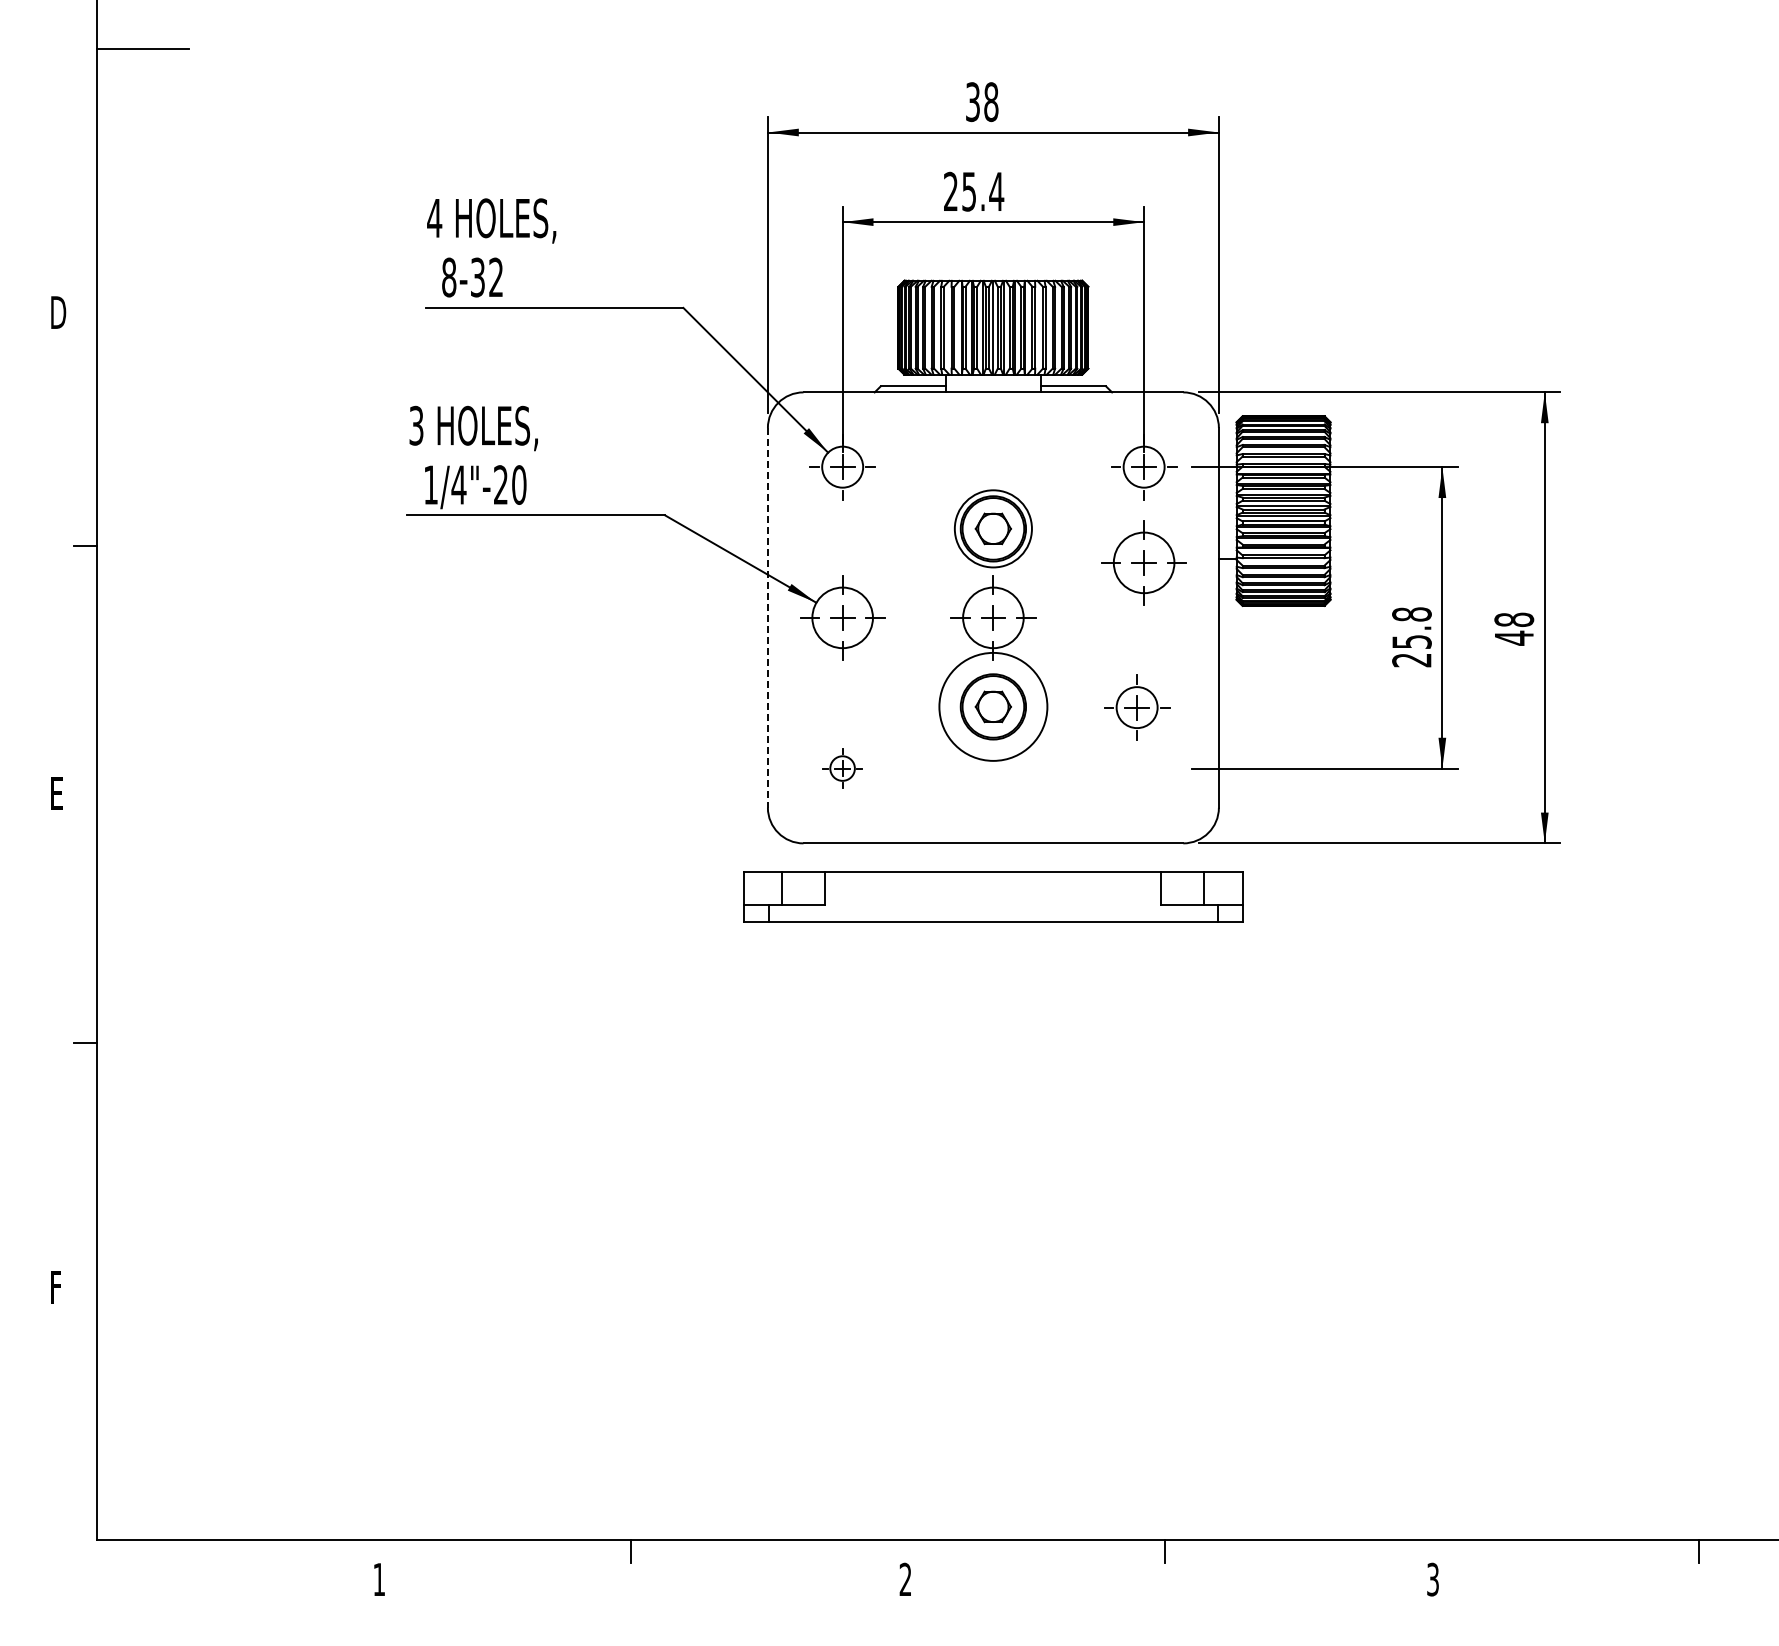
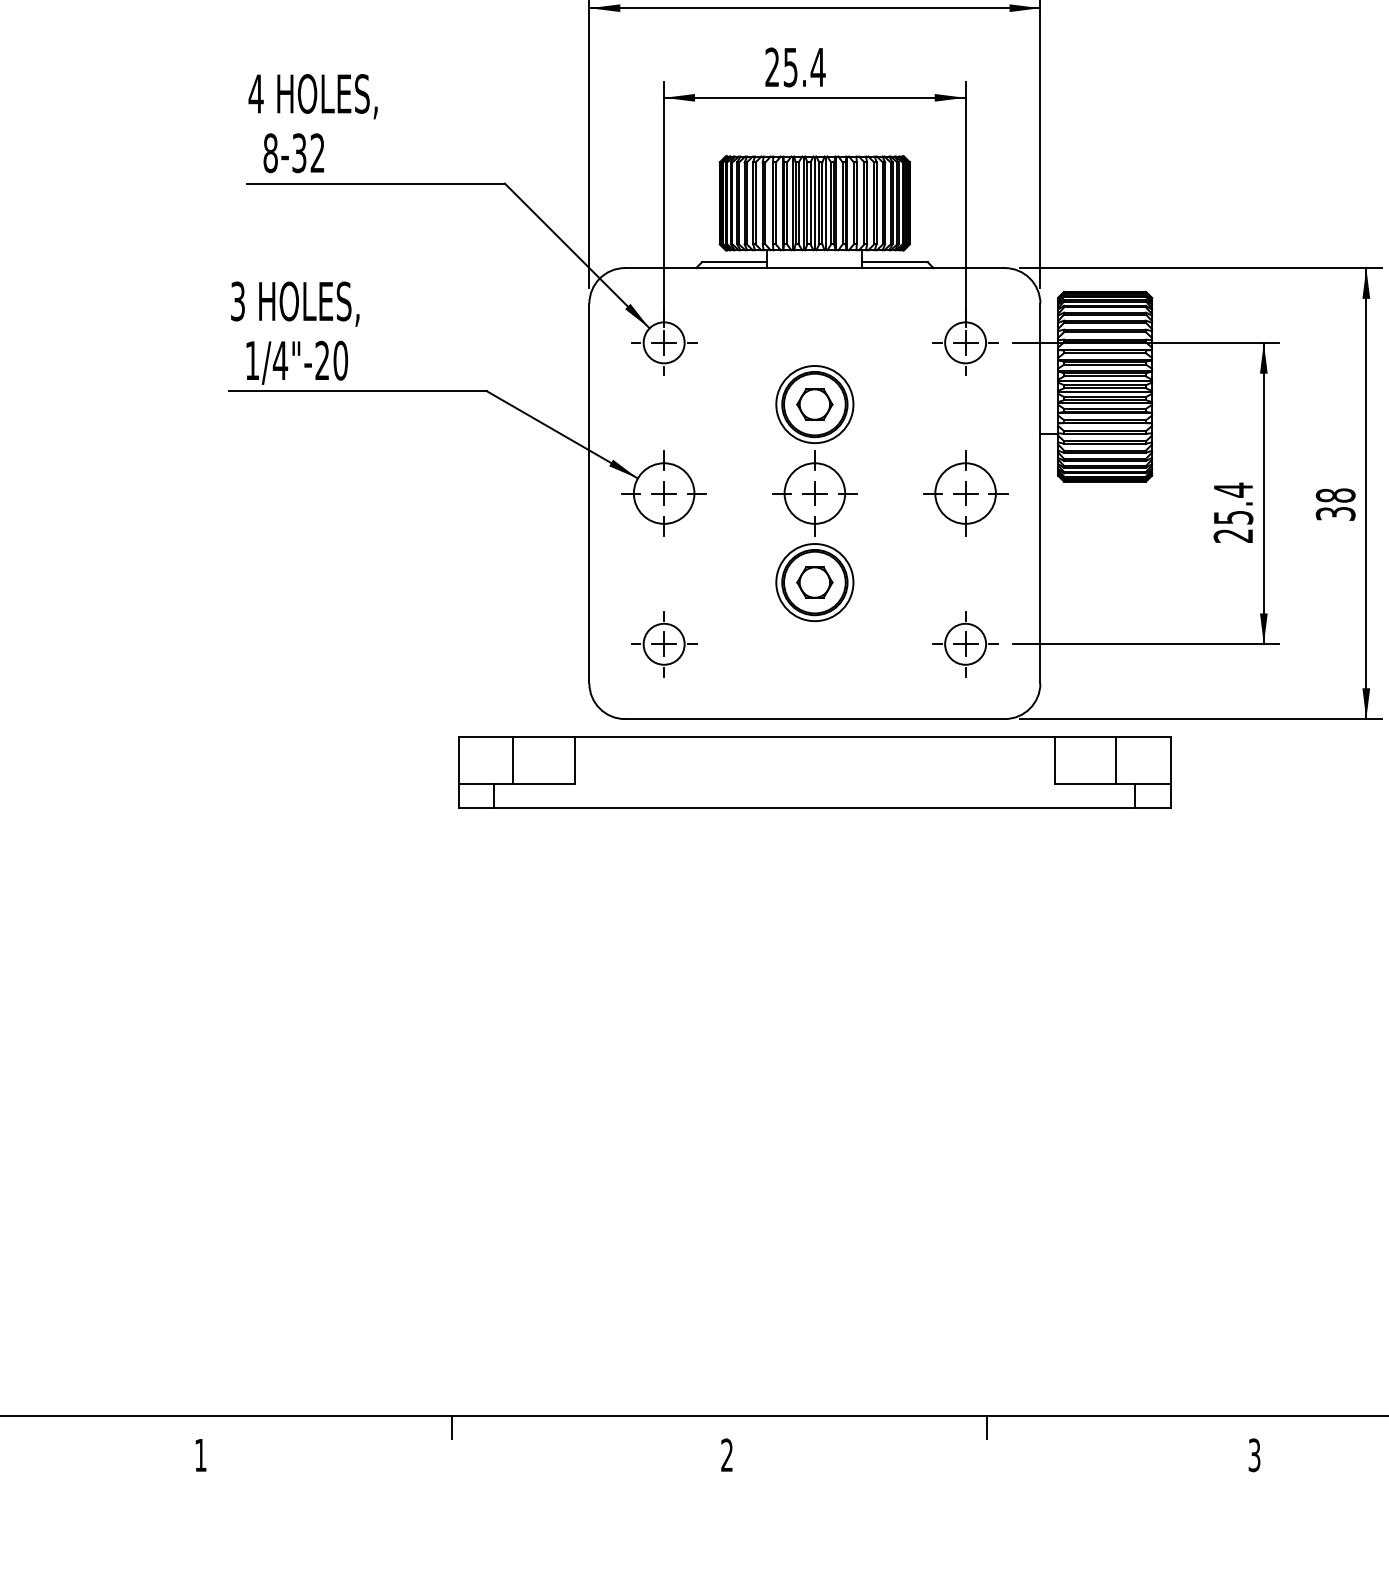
part: (1143, 562) -> (964, 493), moved
text: (1411, 614) -> (1232, 490), 25.8 -> 25.4
line: (767, 617) -> (588, 493), dashed -> solid
text: (1514, 637) -> (1335, 513), 48 -> 38
circle: (992, 706) -> (813, 582), size x0.71
part: (1137, 707) -> (965, 644), moved
part: (842, 768) -> (663, 644), size x1.67
part: (992, 896) -> (813, 772), size x1.43

